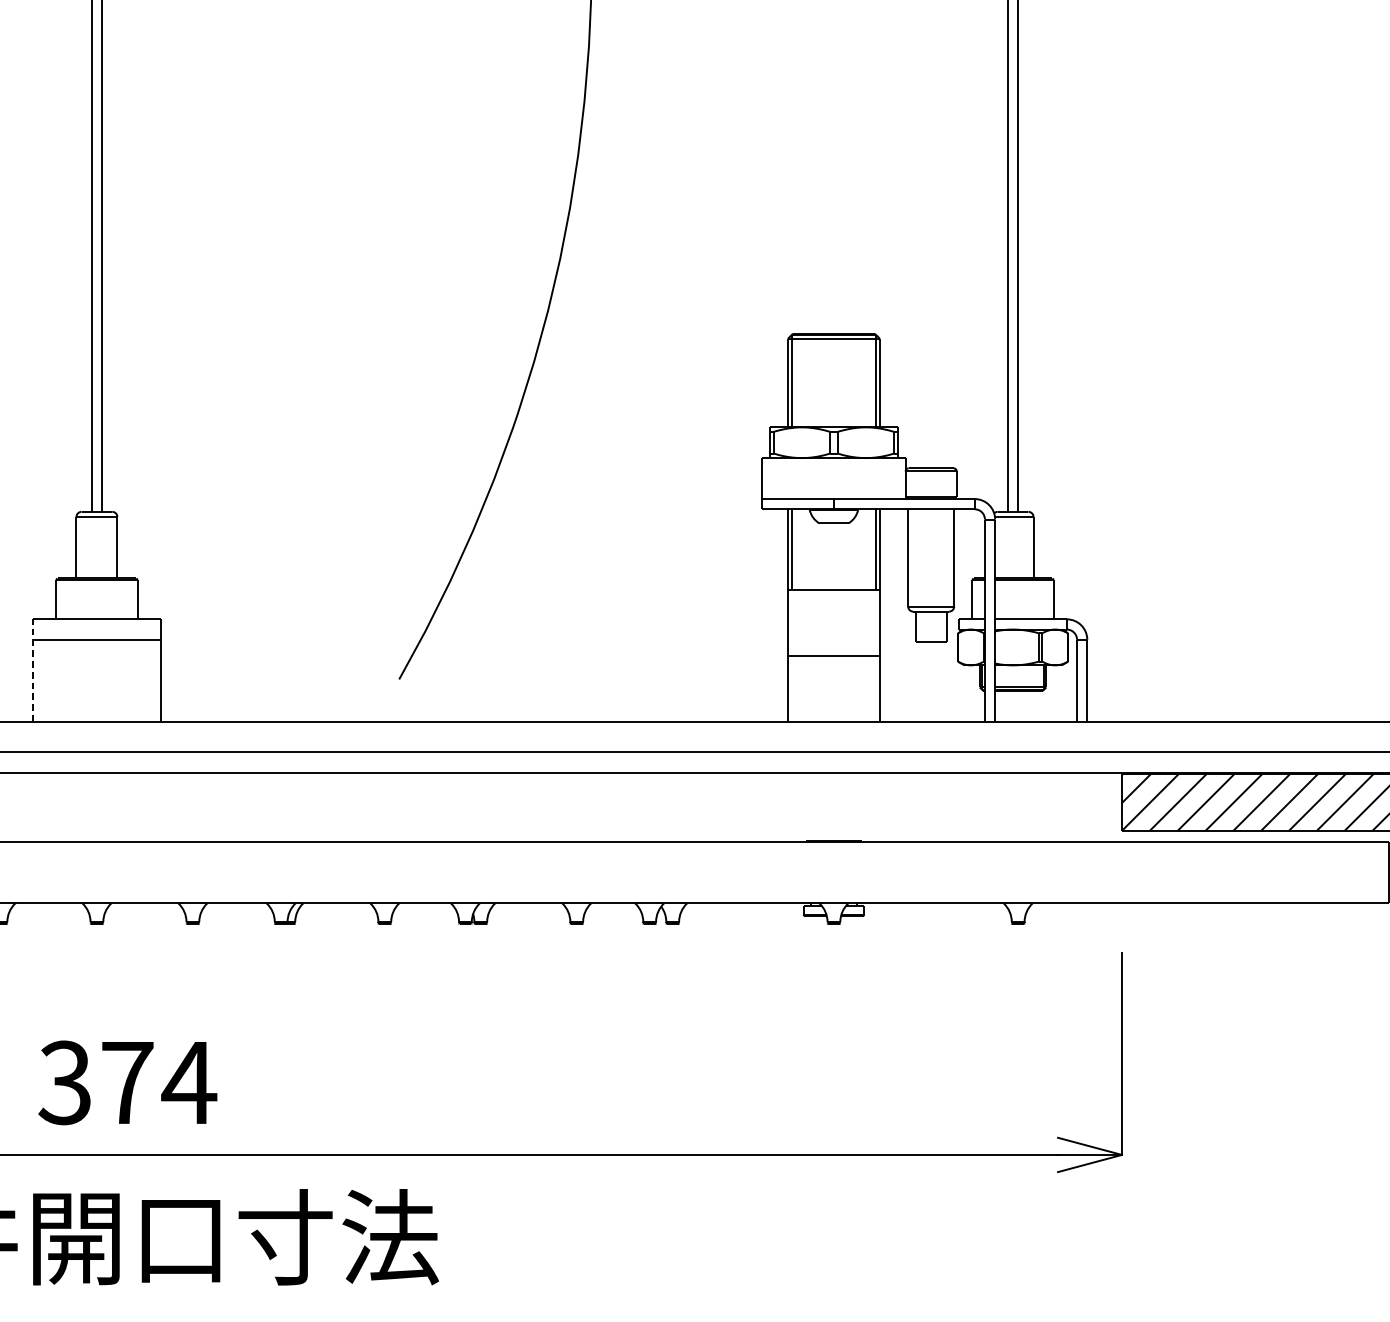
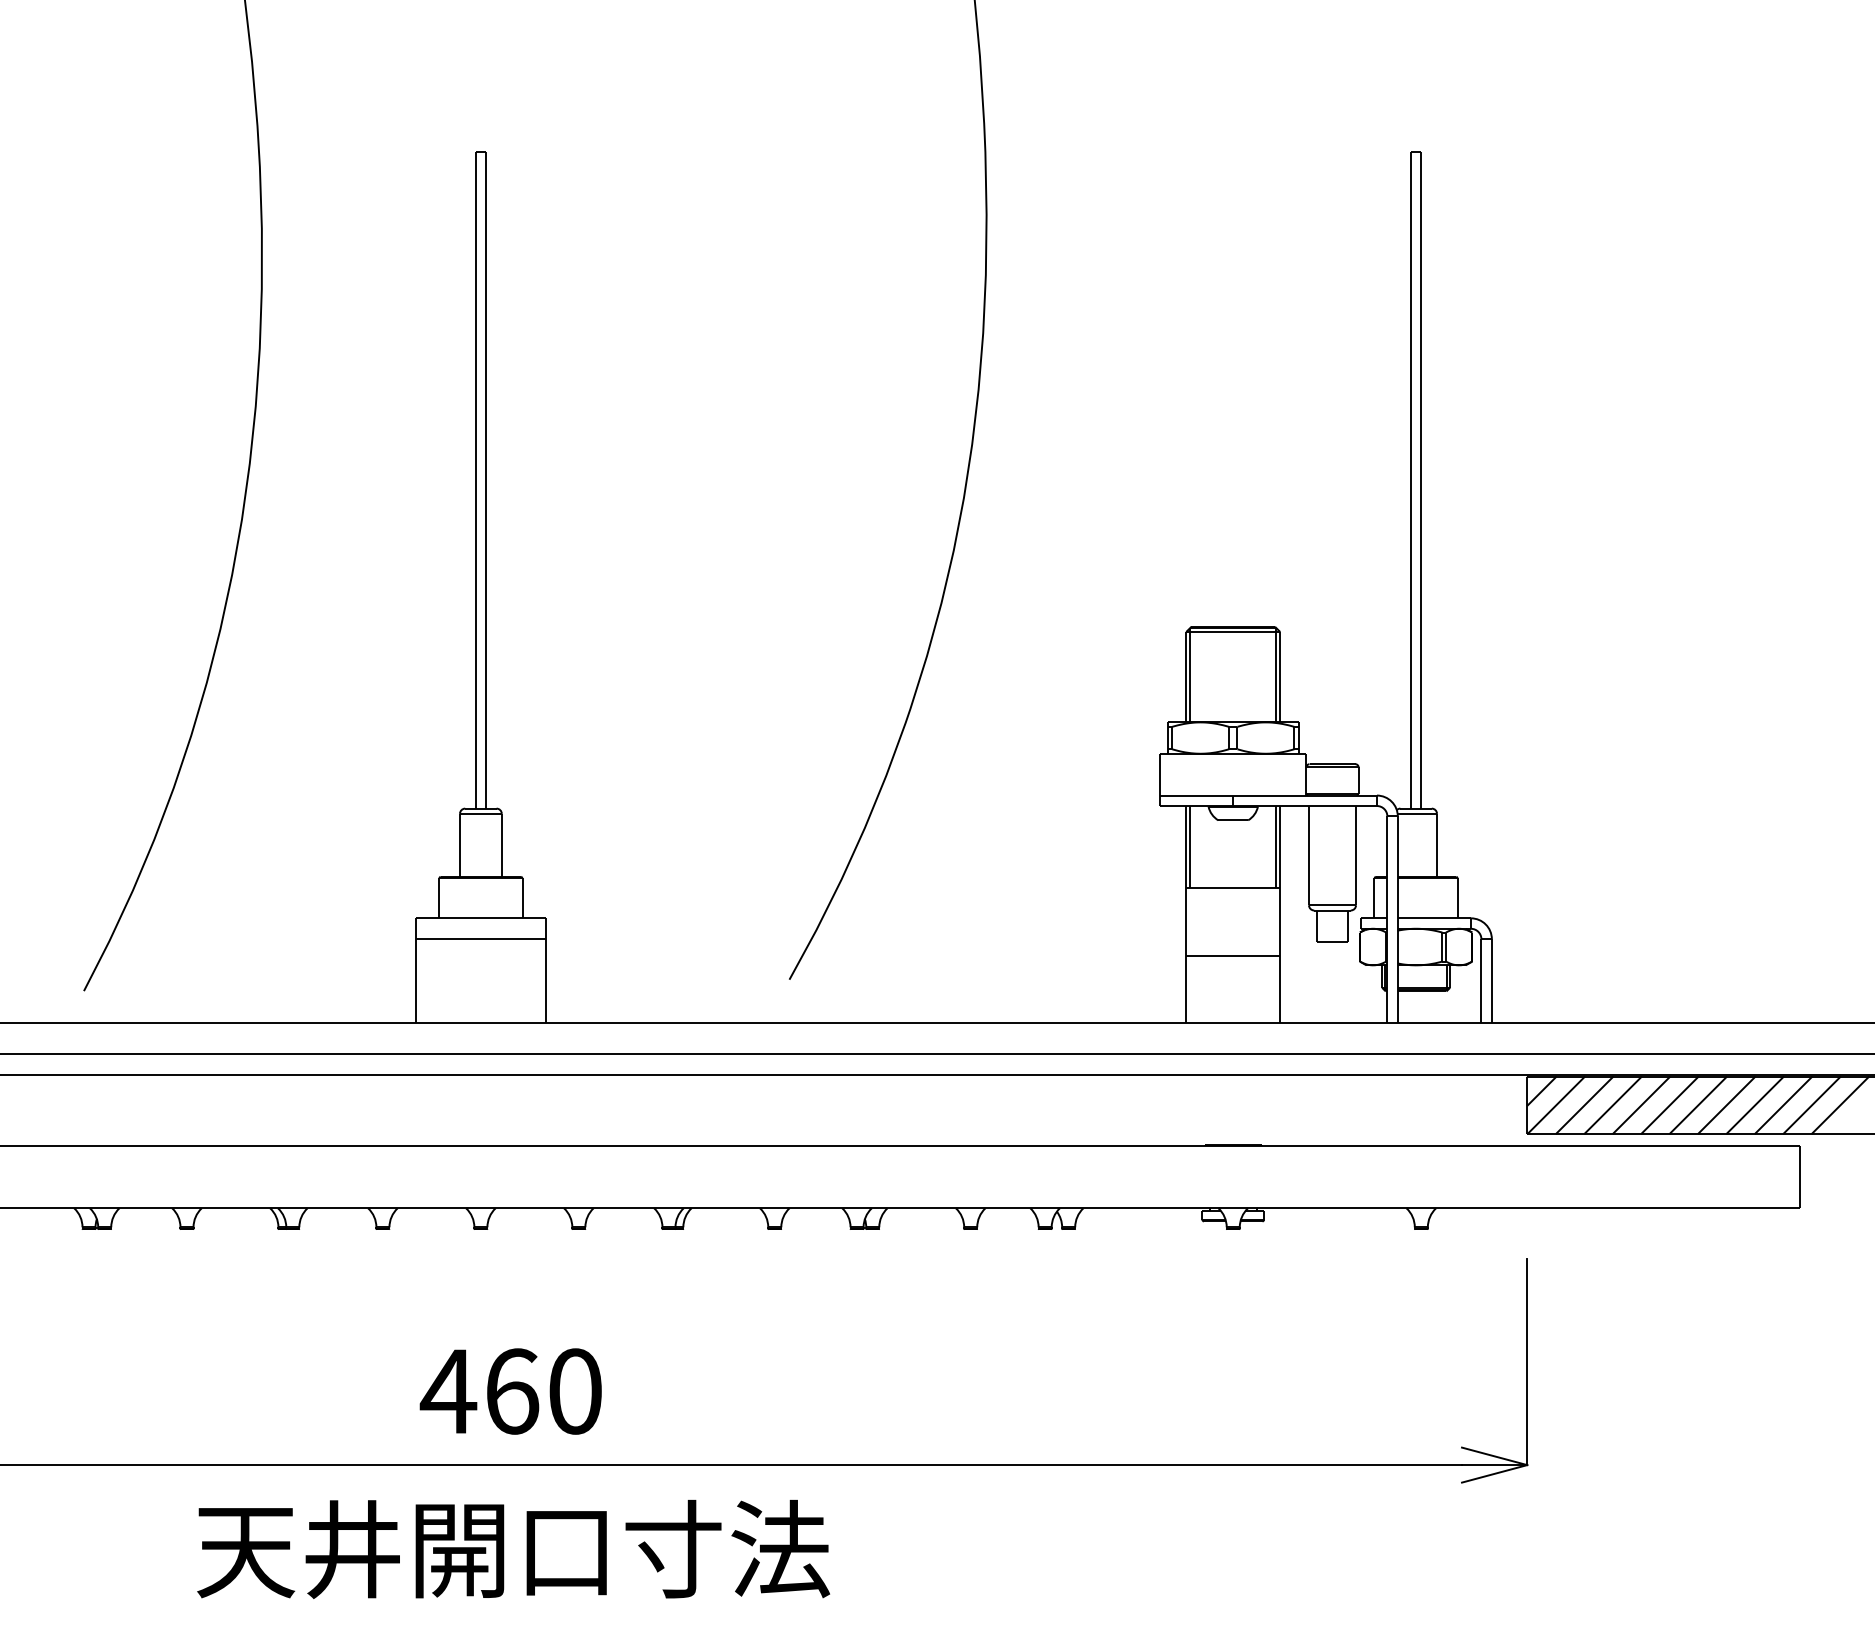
line: (32, 670) -> (415, 970), dashed -> solid
text: (126, 1082) -> (511, 1391), 374 -> 460

